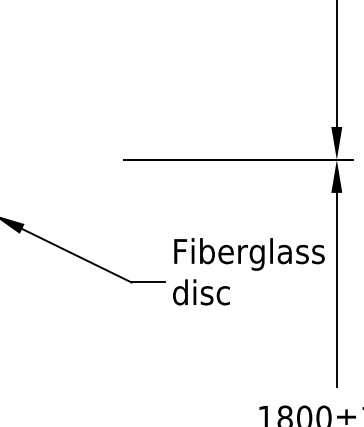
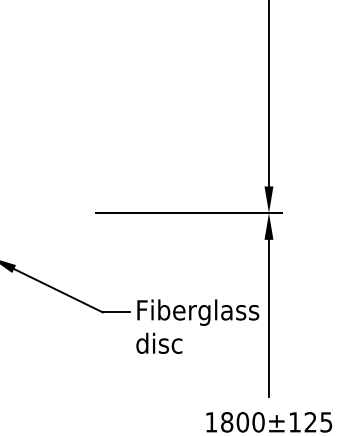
text: (248, 271) -> (197, 326), moved

